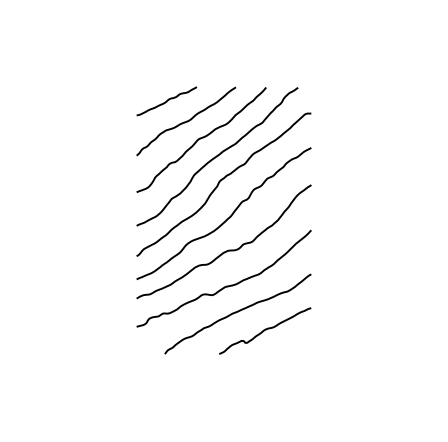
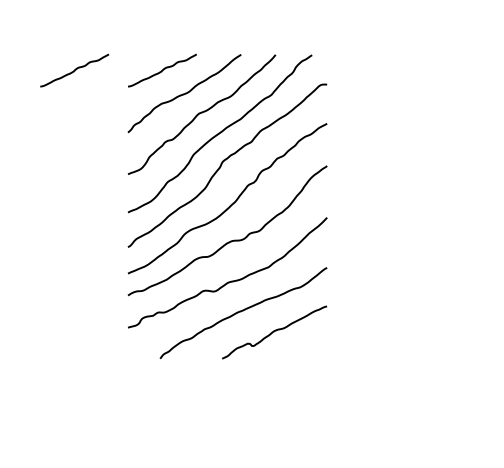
curve: (89, 101) -> (74, 70), added

